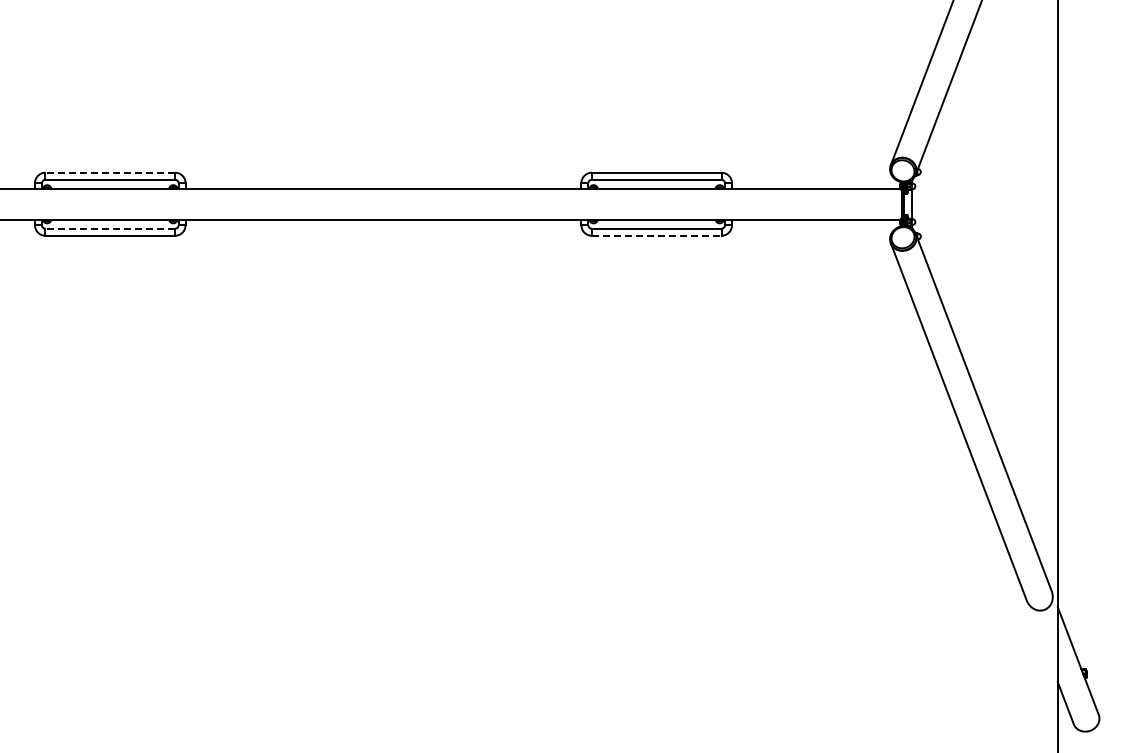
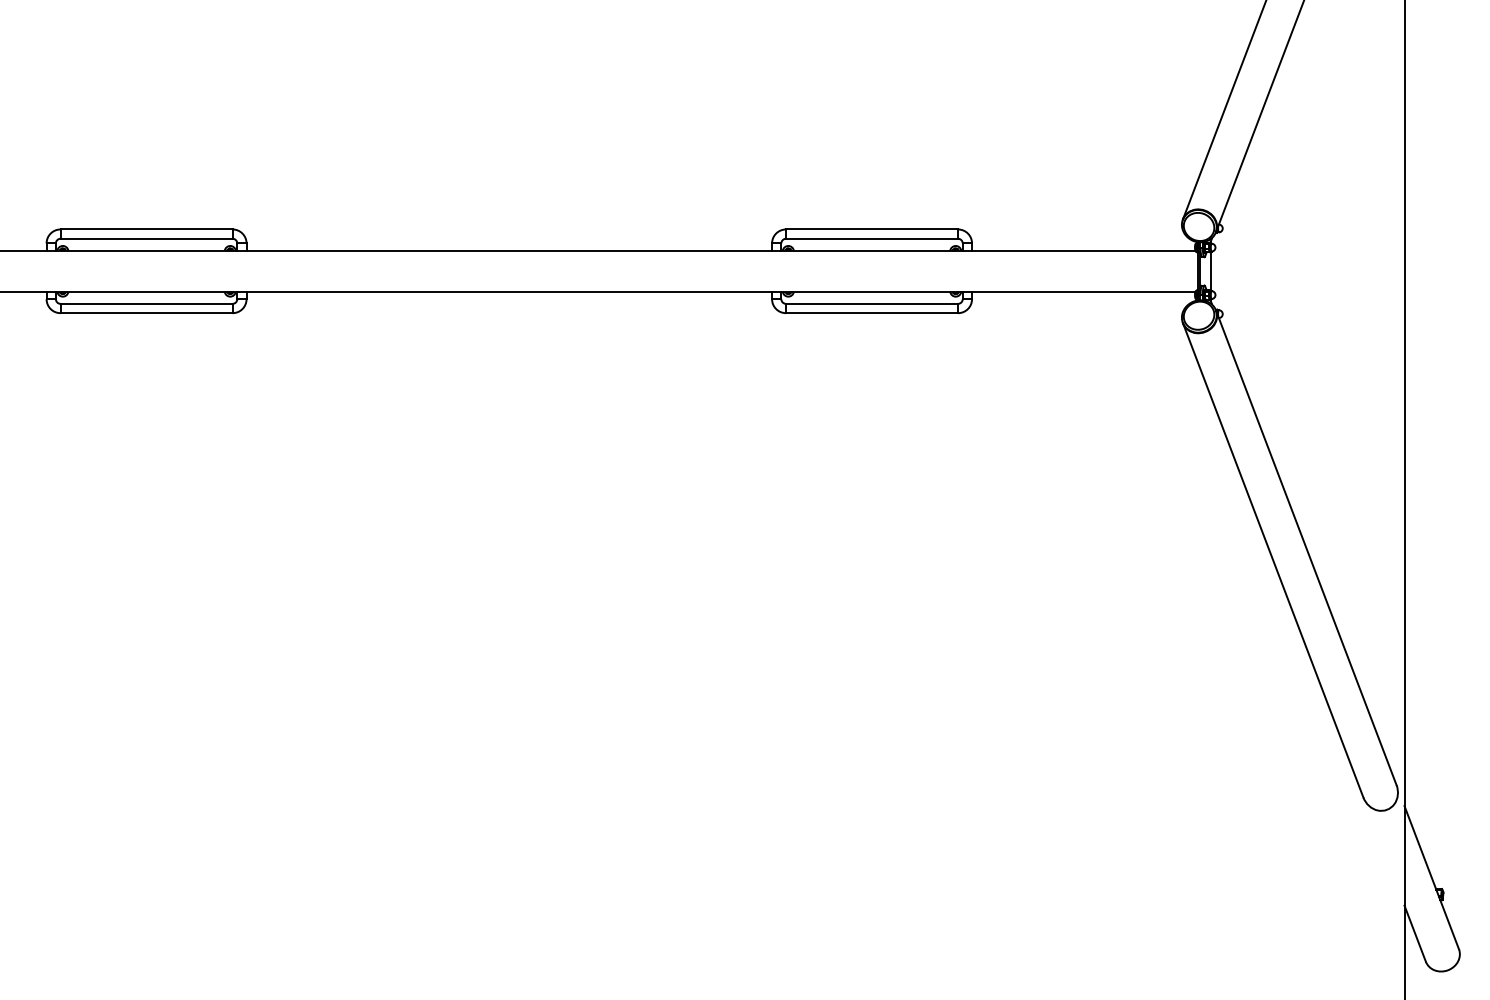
line: (110, 172) -> (146, 229), dashed -> solid
line: (110, 228) -> (146, 303), dashed -> solid
line: (656, 235) -> (871, 312), dashed -> solid

